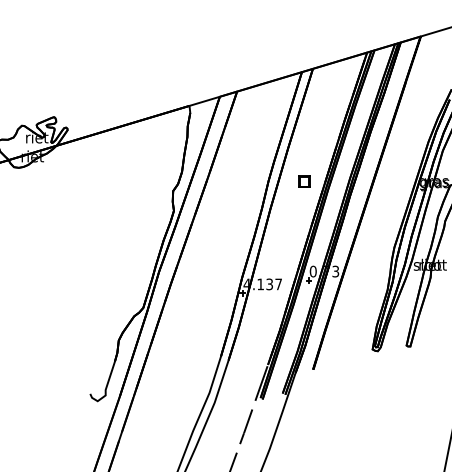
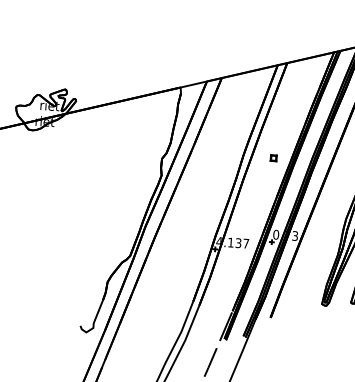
part: (304, 181) -> (273, 158), size x0.62

